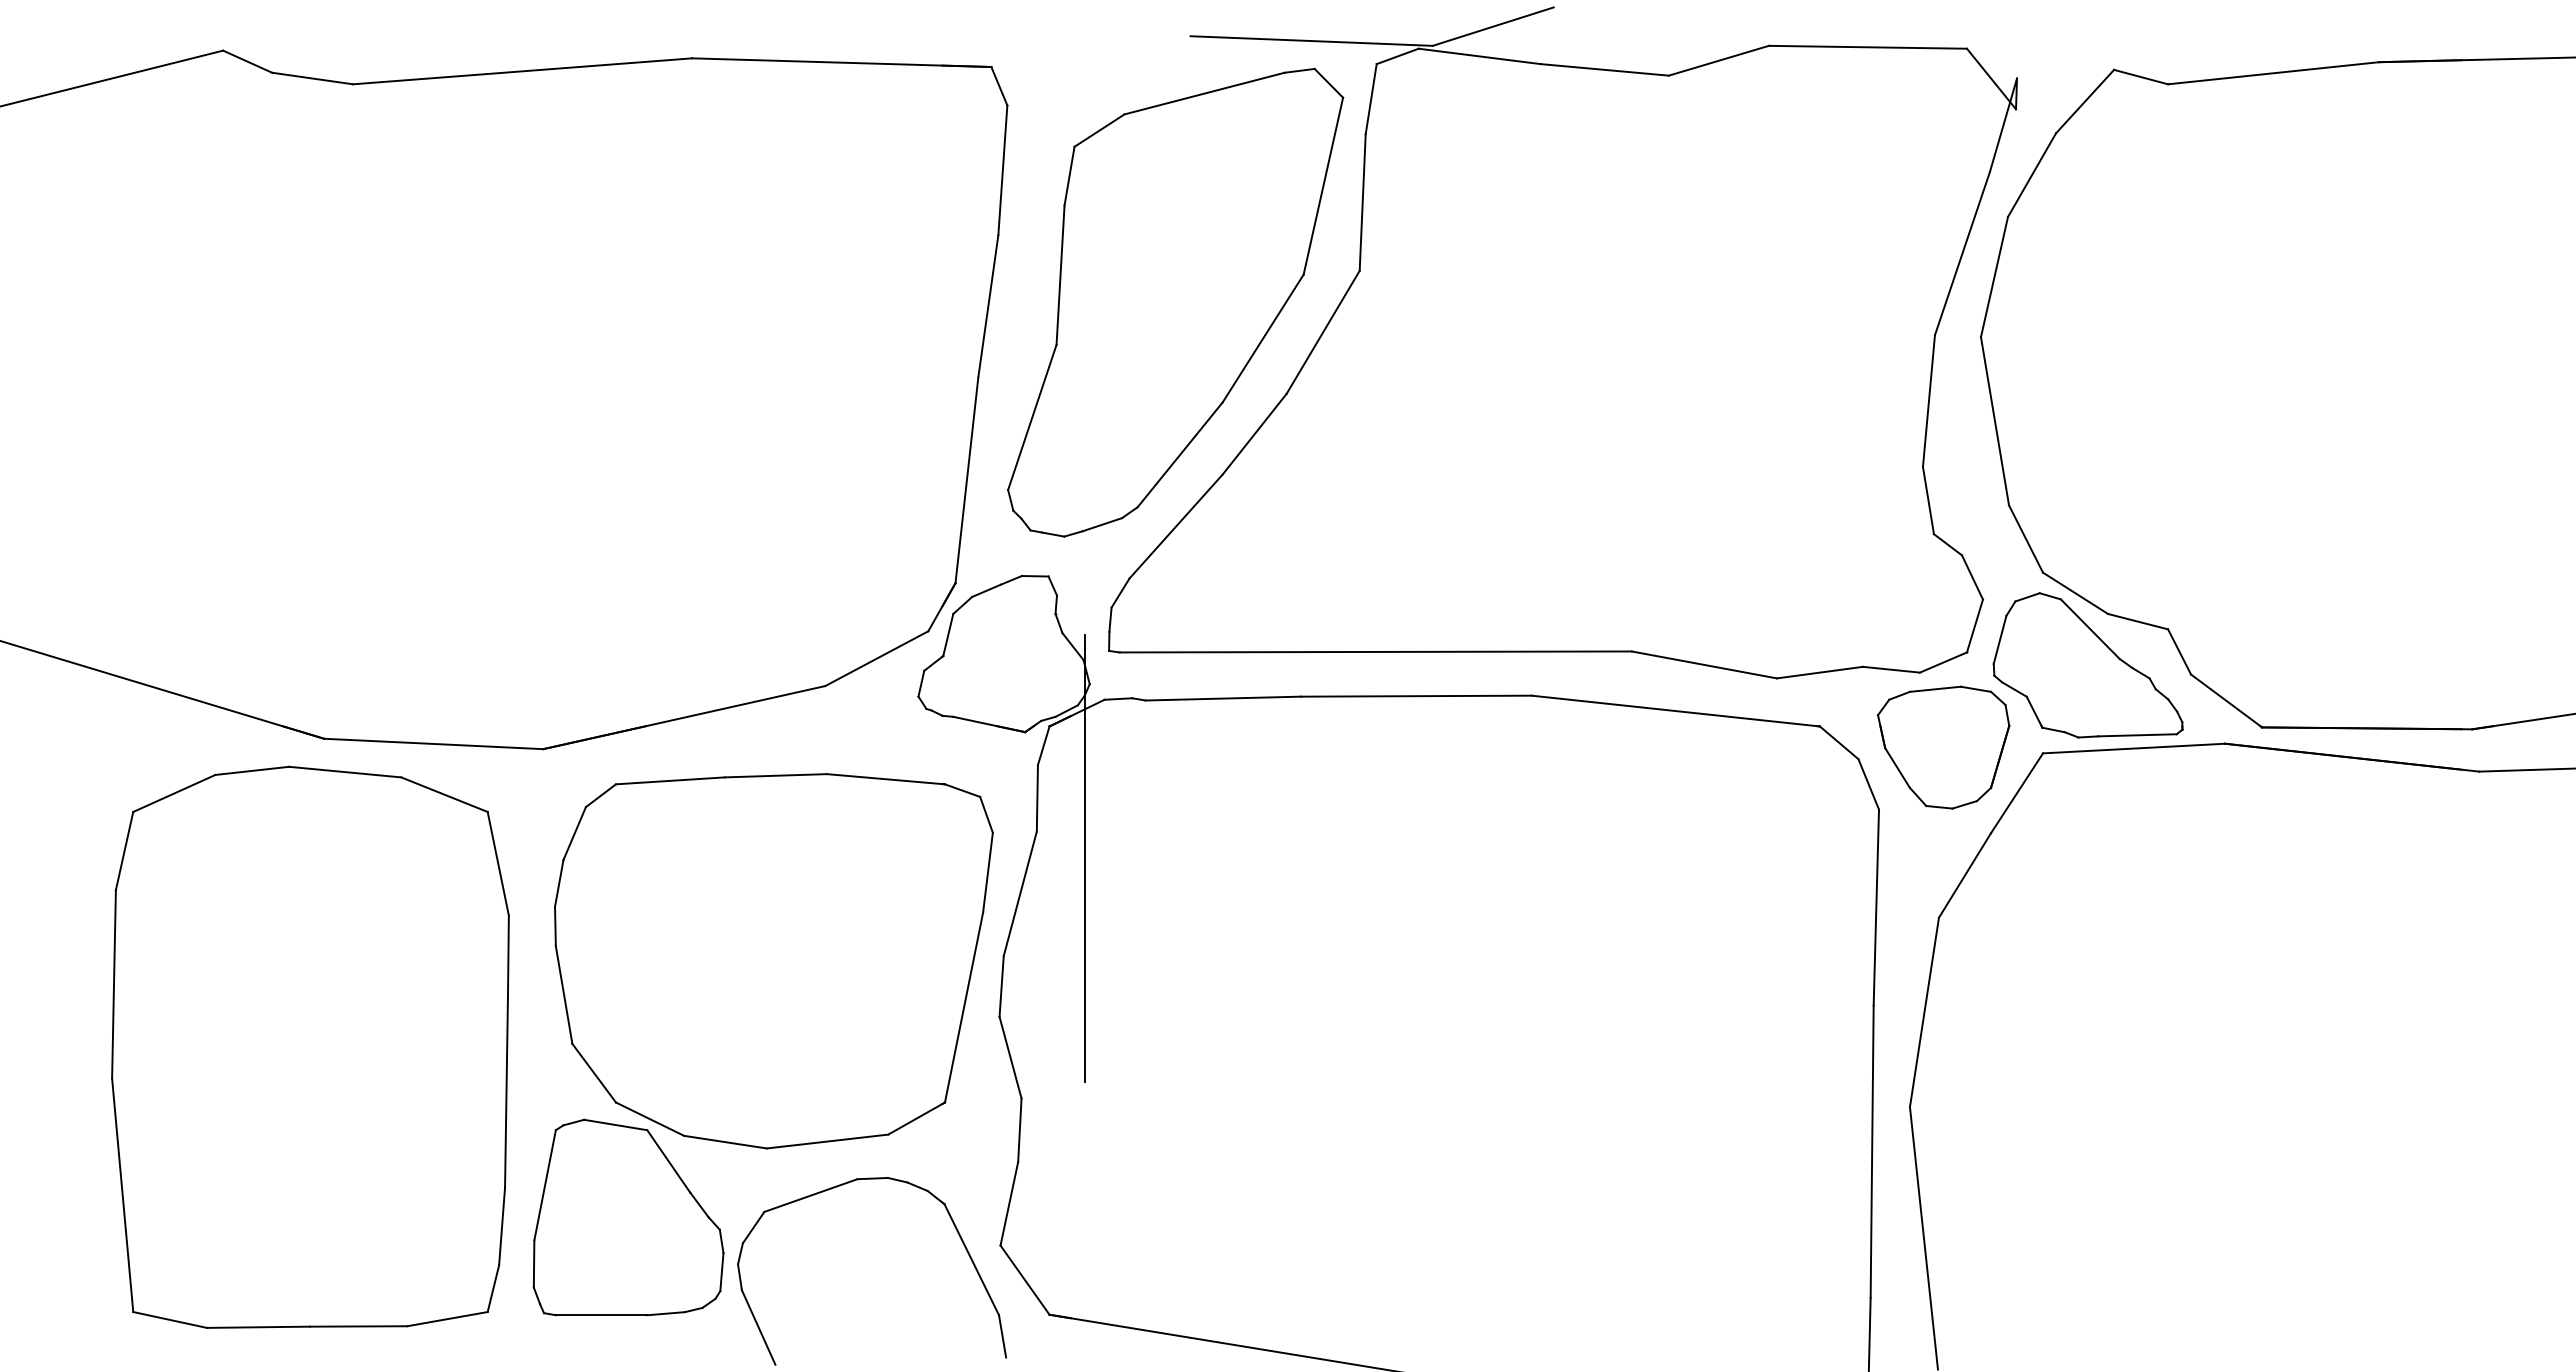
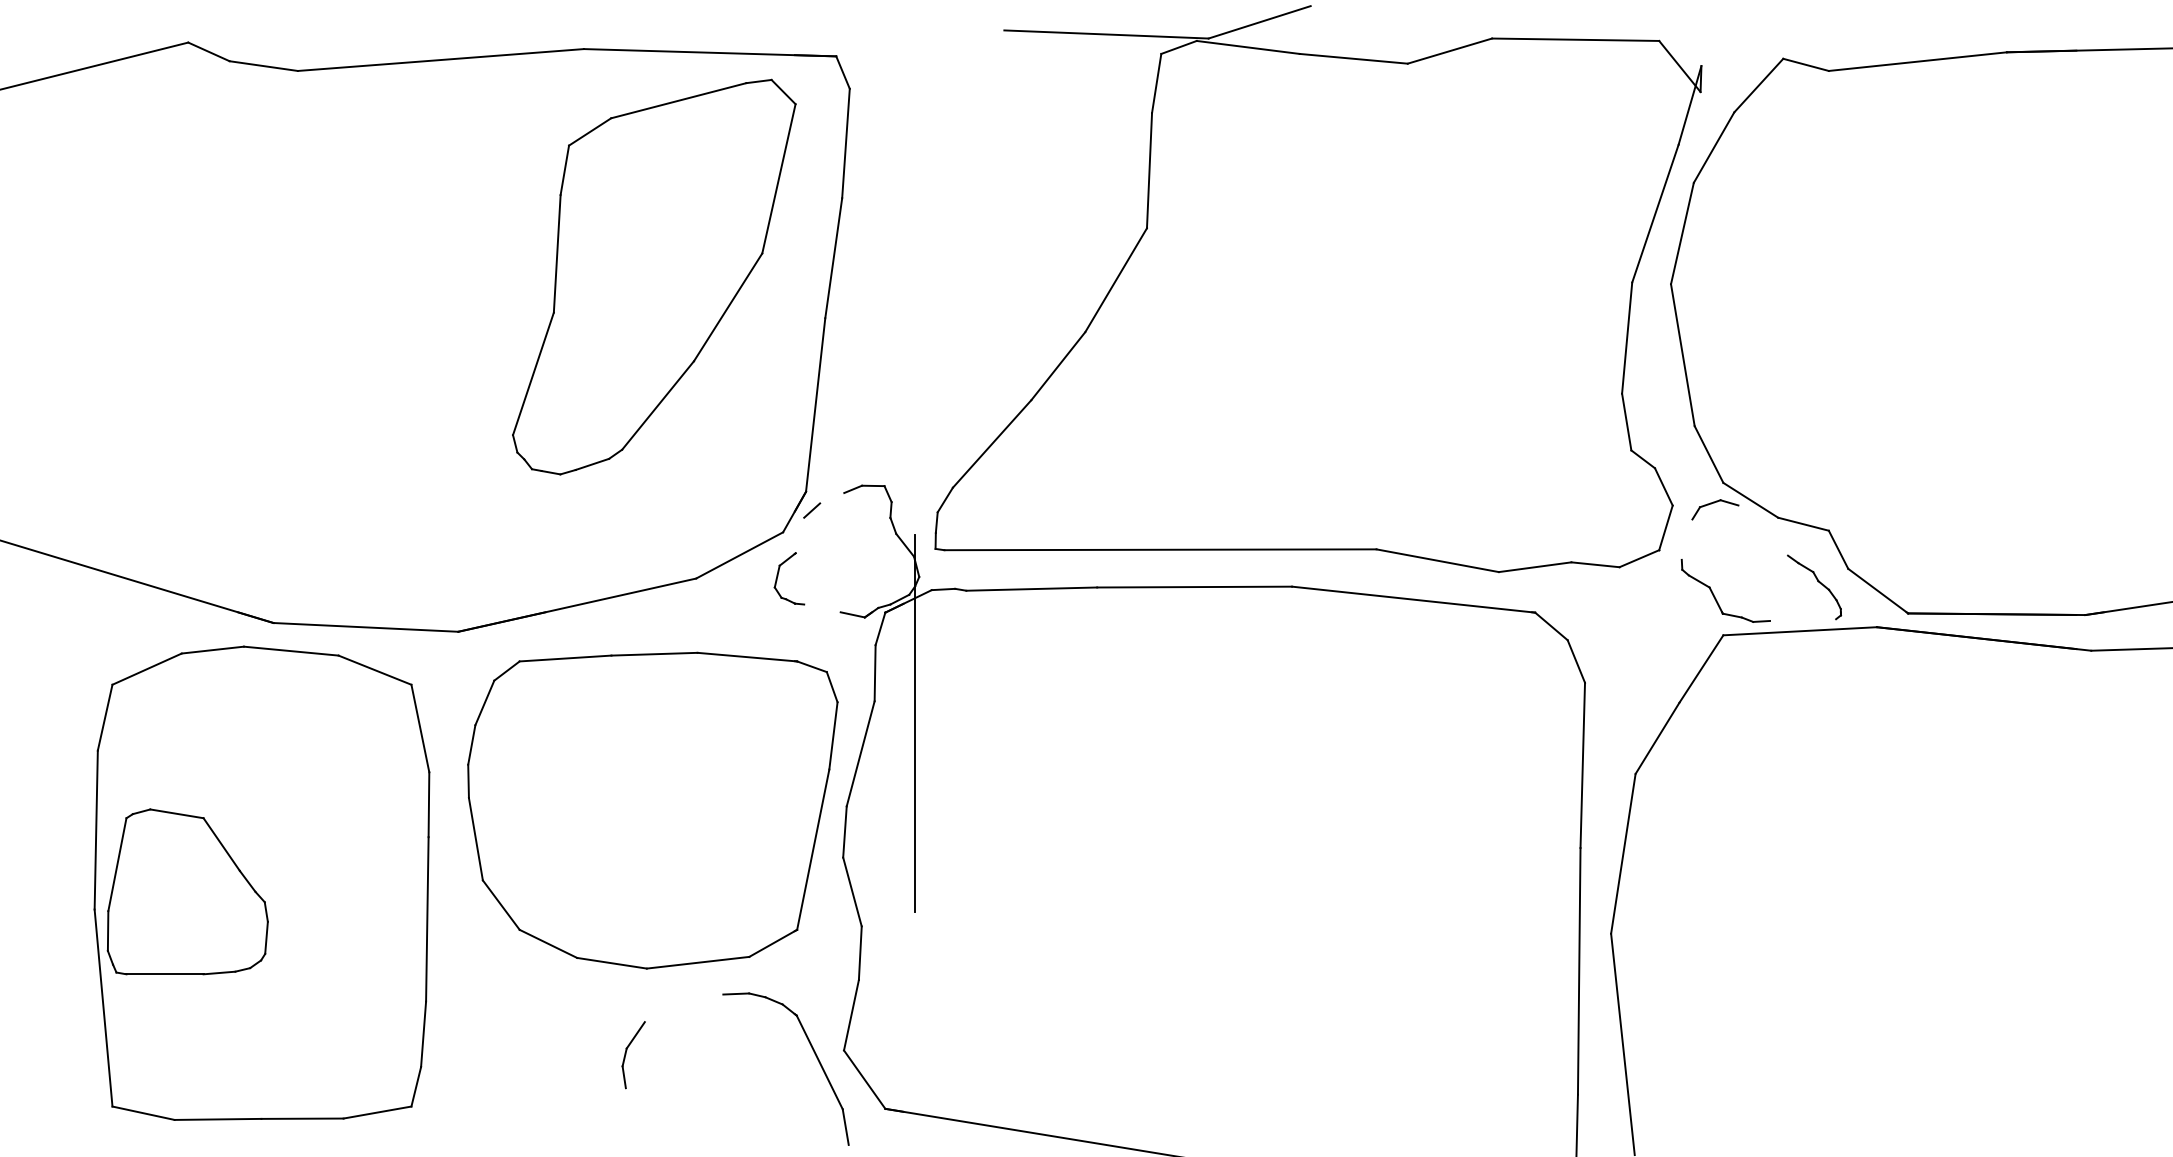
part: (1175, 302) -> (654, 276), moved
line: (986, 590) -> (832, 497), removed
line: (2089, 628) -> (1762, 529), removed
line: (948, 634) -> (800, 535), removed
line: (1999, 639) -> (1686, 539), removed
line: (989, 724) -> (834, 610), removed
line: (2137, 735) -> (1803, 620), removed
part: (1943, 747) -> (1639, 630), removed
line: (810, 1195) -> (683, 1008), removed
part: (628, 1217) -> (187, 891), moved
line: (758, 1327) -> (639, 1119), removed

